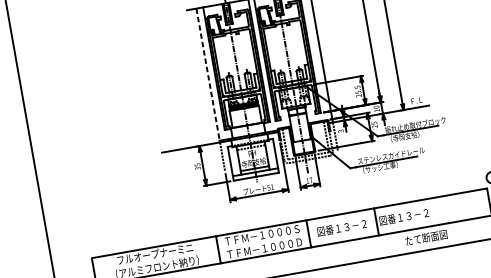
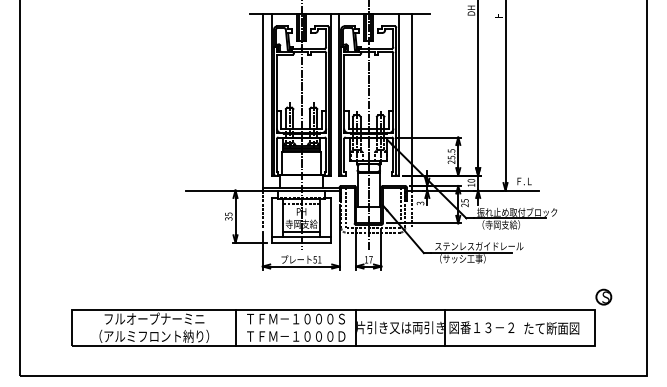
line: (208, 75) -> (262, 102), dashed -> solid
text: (342, 227) -> (400, 327), 図番１３－２ -> 片引き又は両引き
text: (426, 237) -> (551, 328), moved

